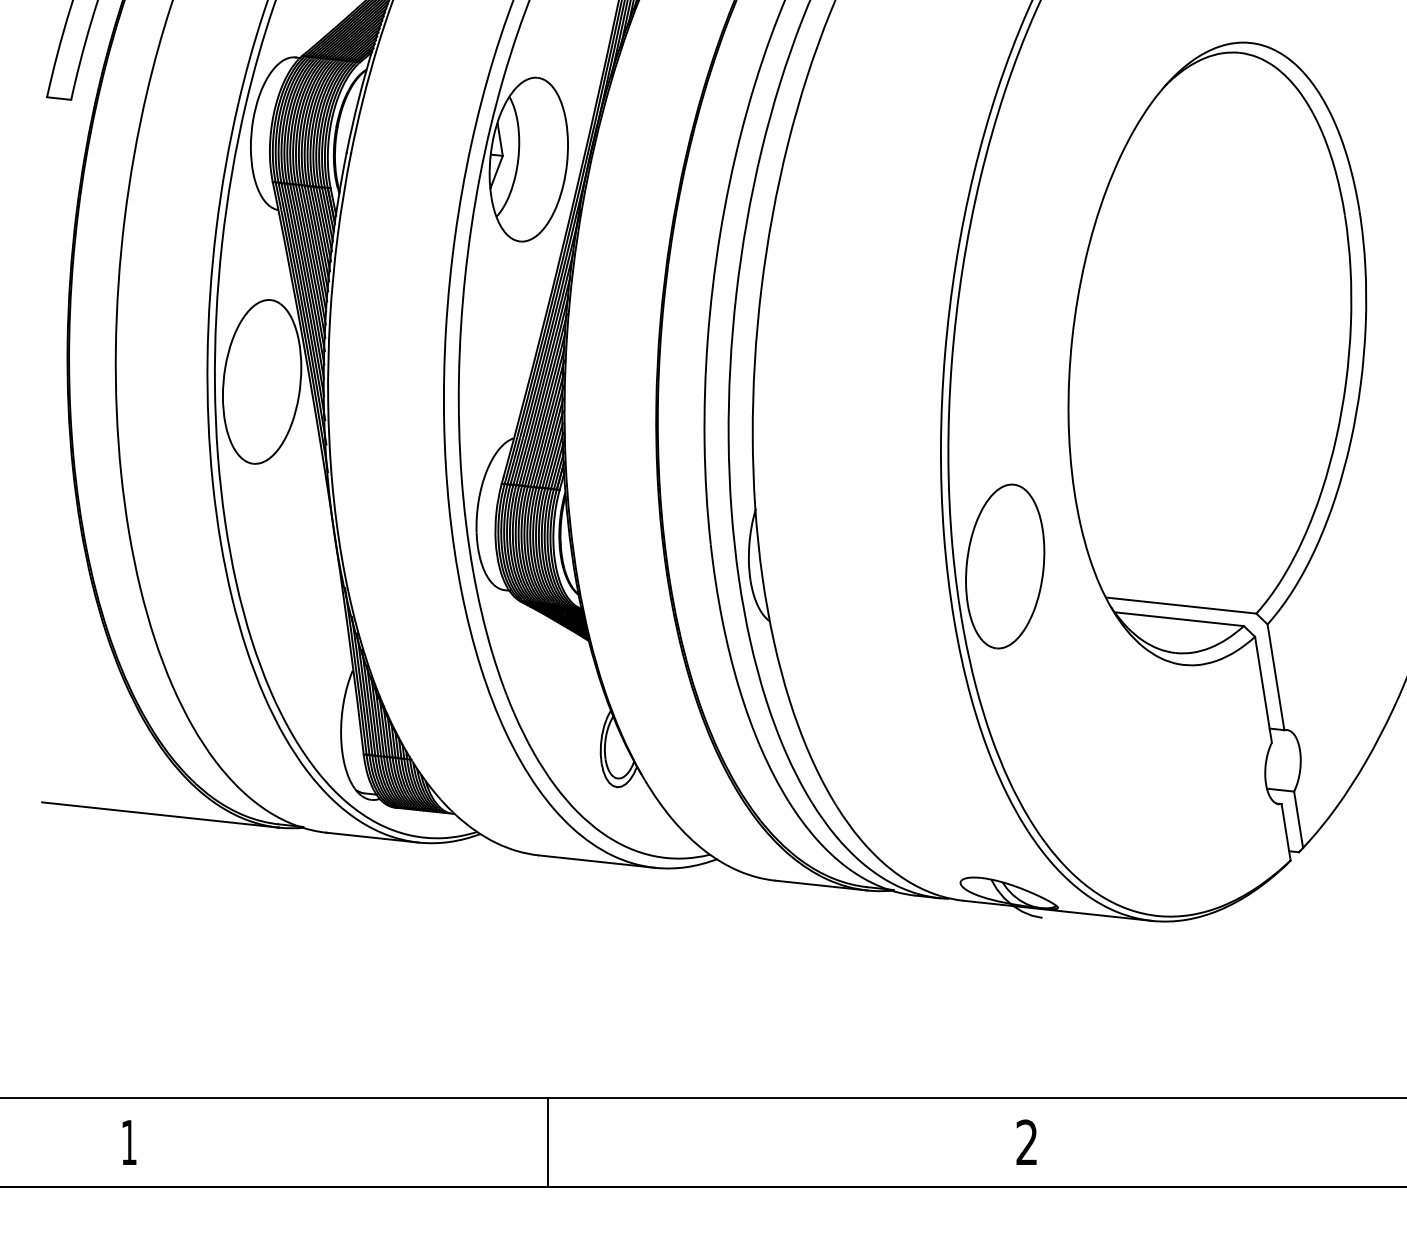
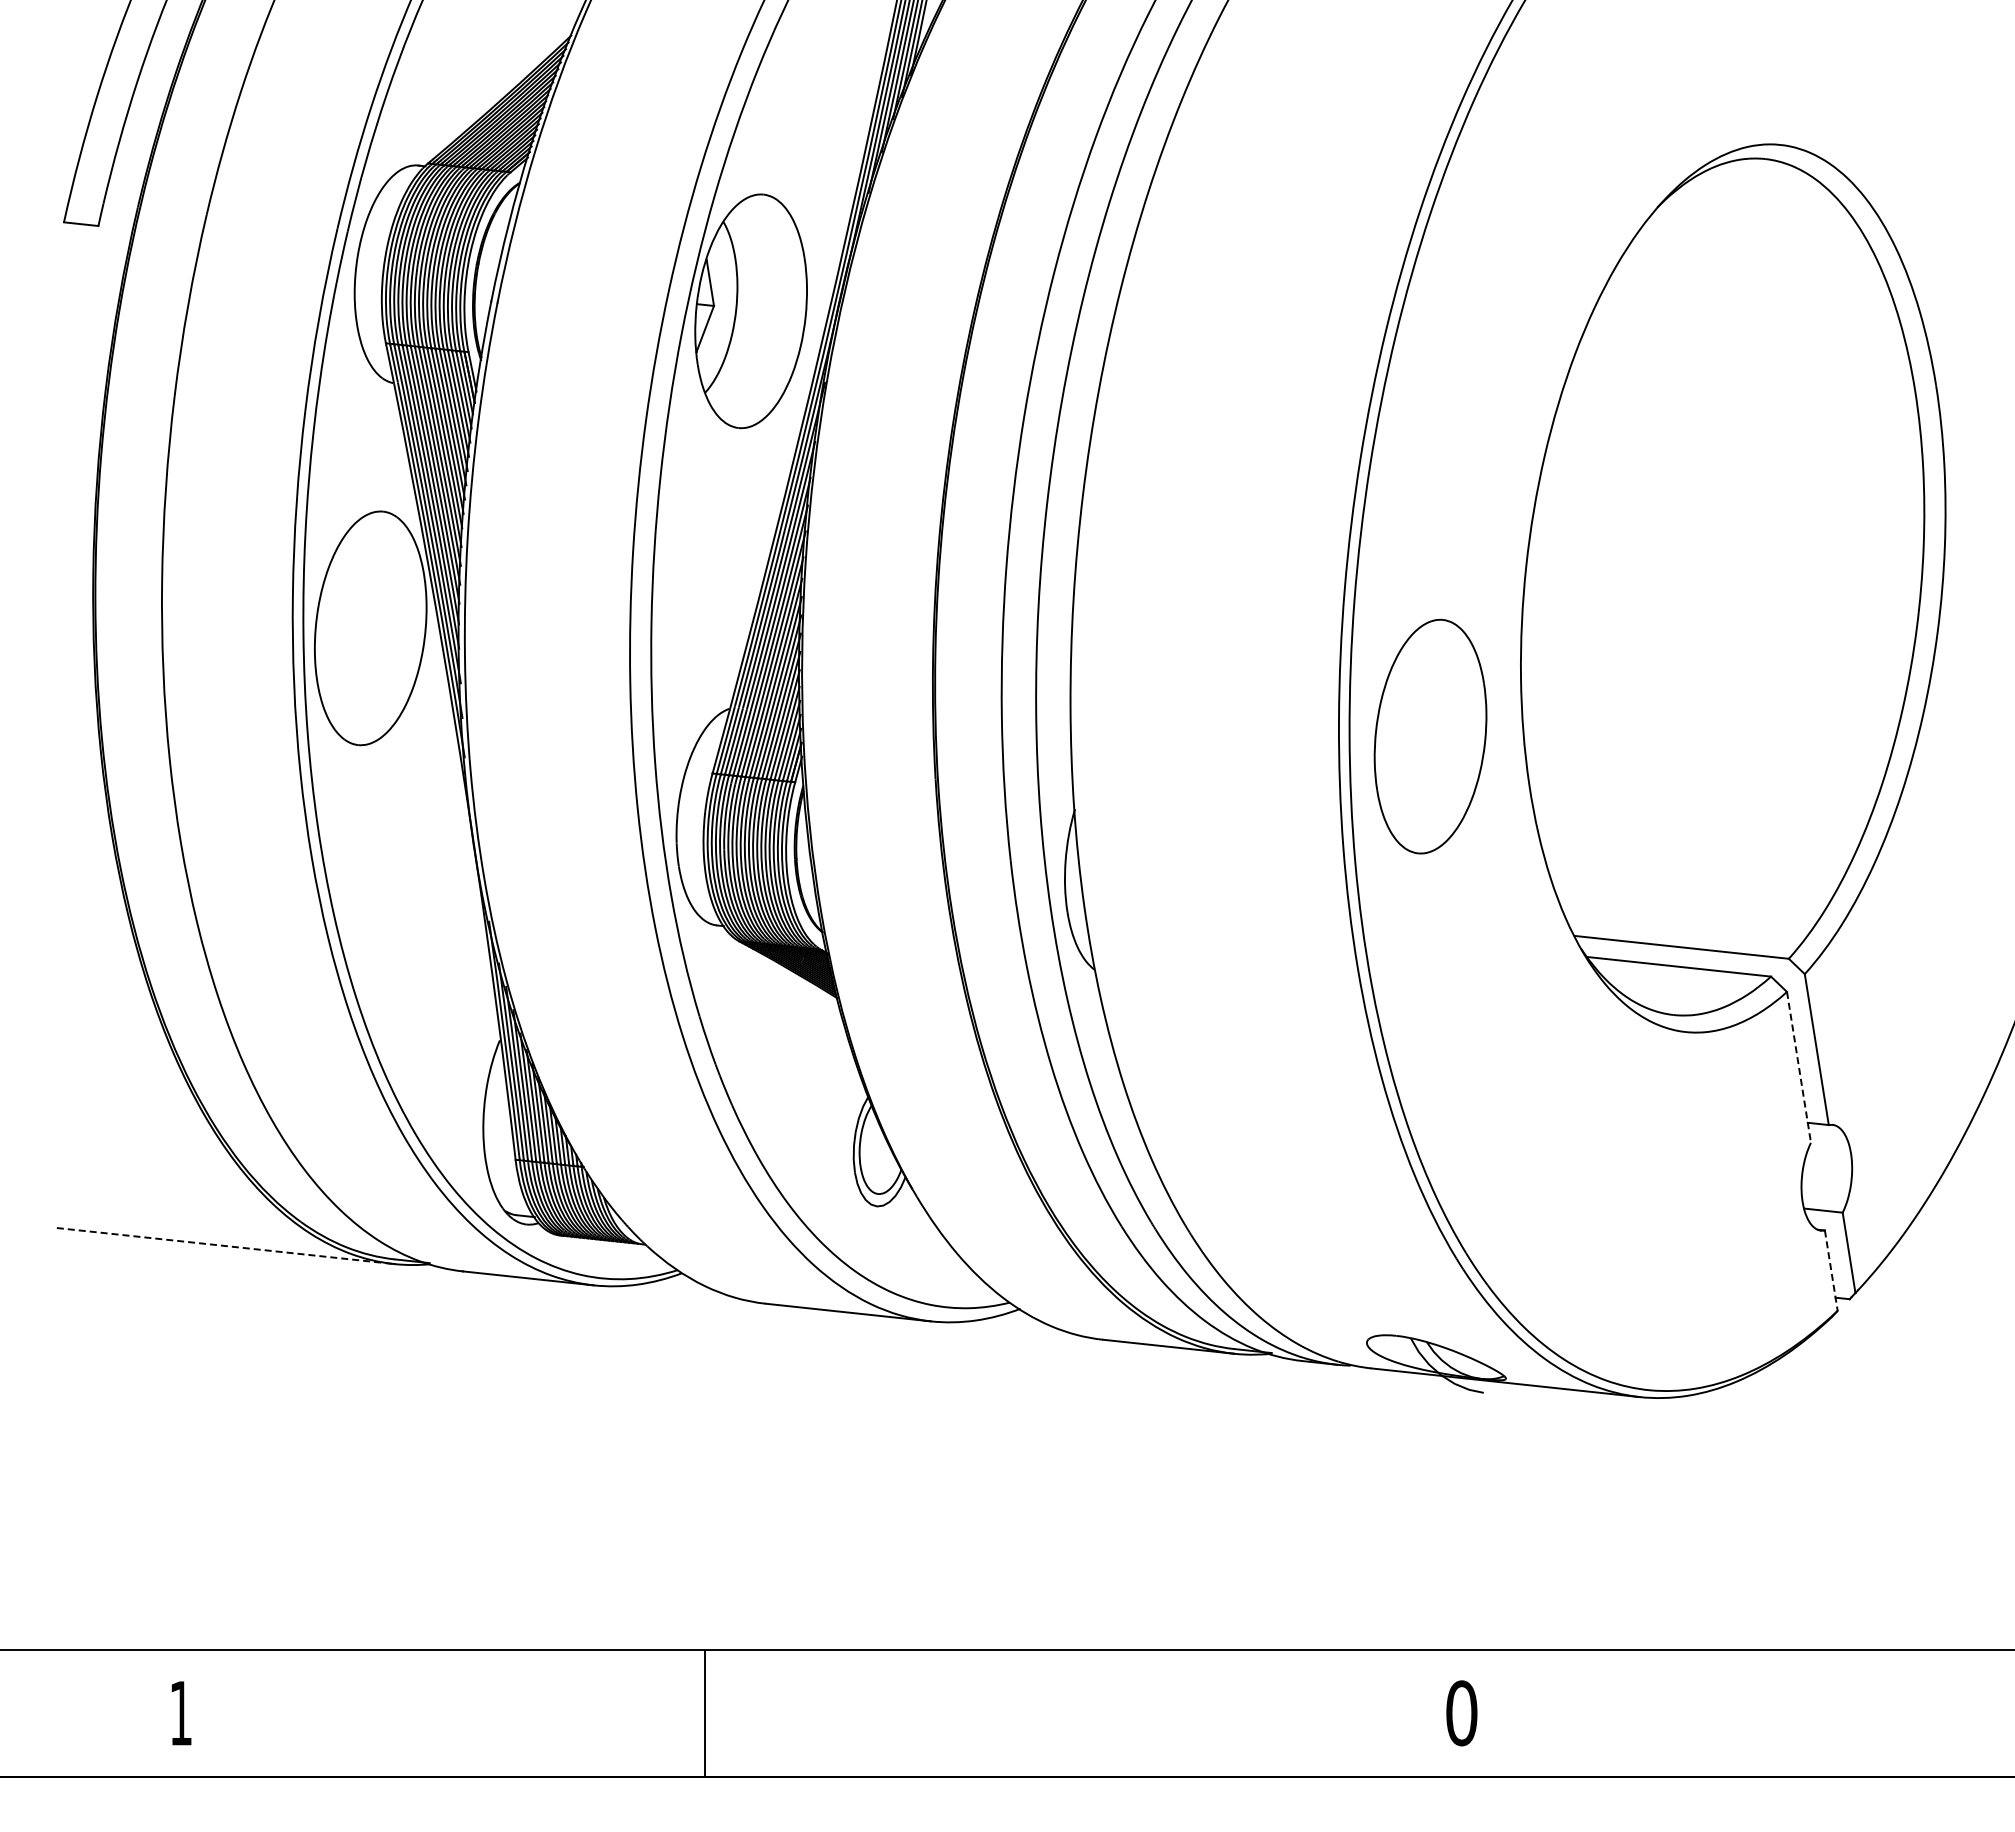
part: (1005, 566) -> (1430, 736), moved
line: (1263, 689) -> (1799, 1067), solid -> dashed
line: (160, 815) -> (225, 1246), solid -> dashed
line: (1286, 832) -> (1831, 1270), solid -> dashed
line: (548, 1142) -> (705, 1713), moved
text: (1026, 1142) -> (1461, 1713), 2 -> 0

